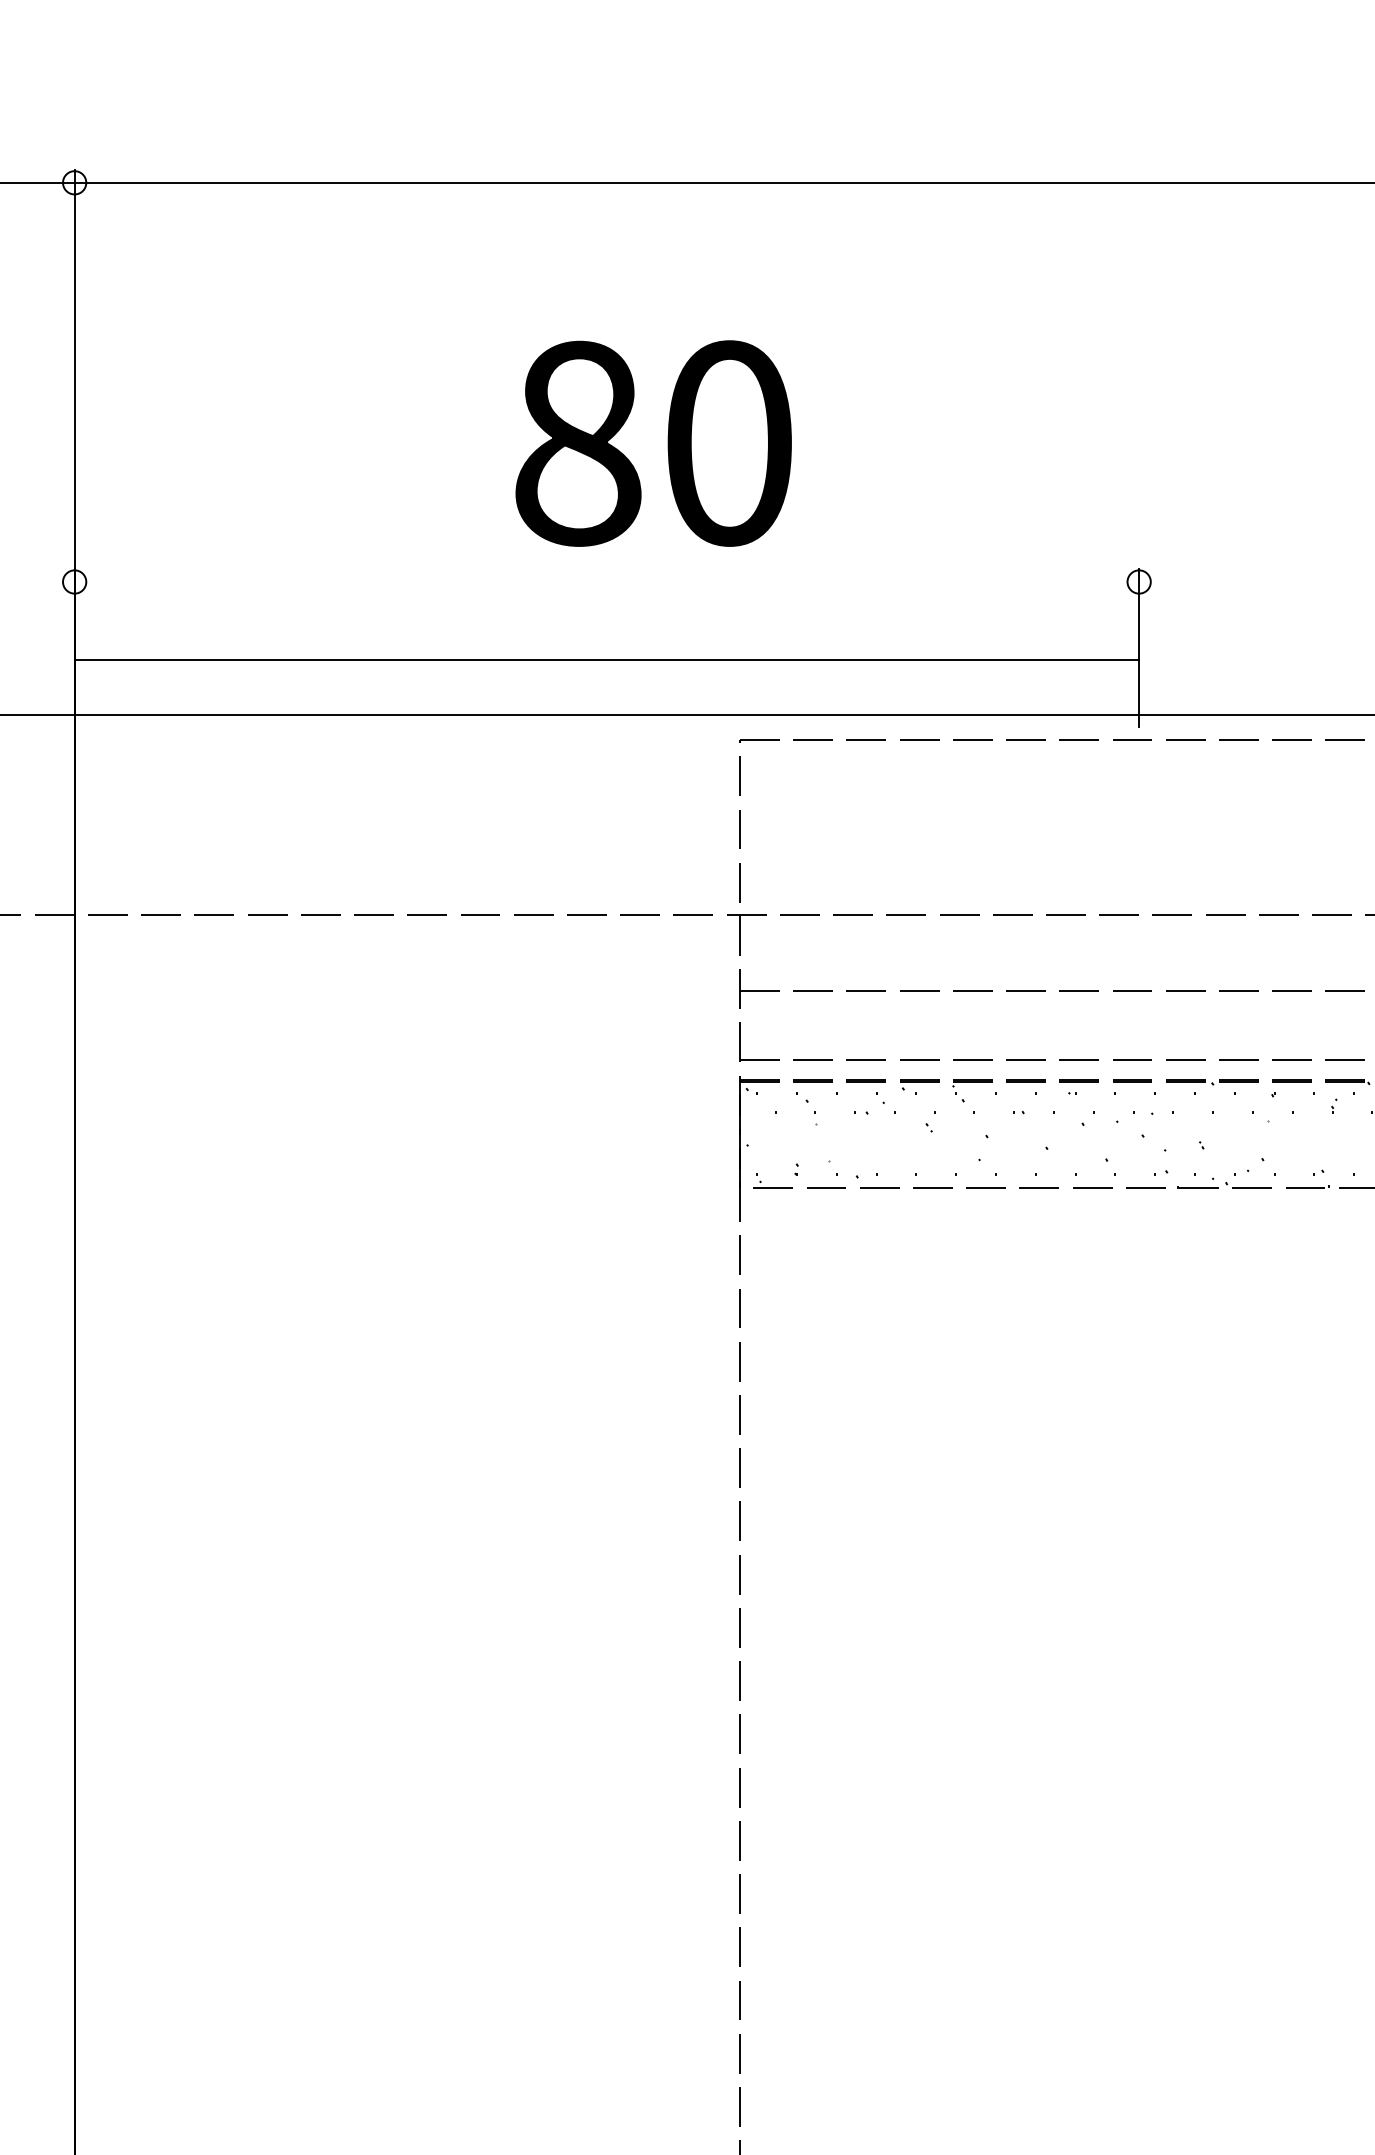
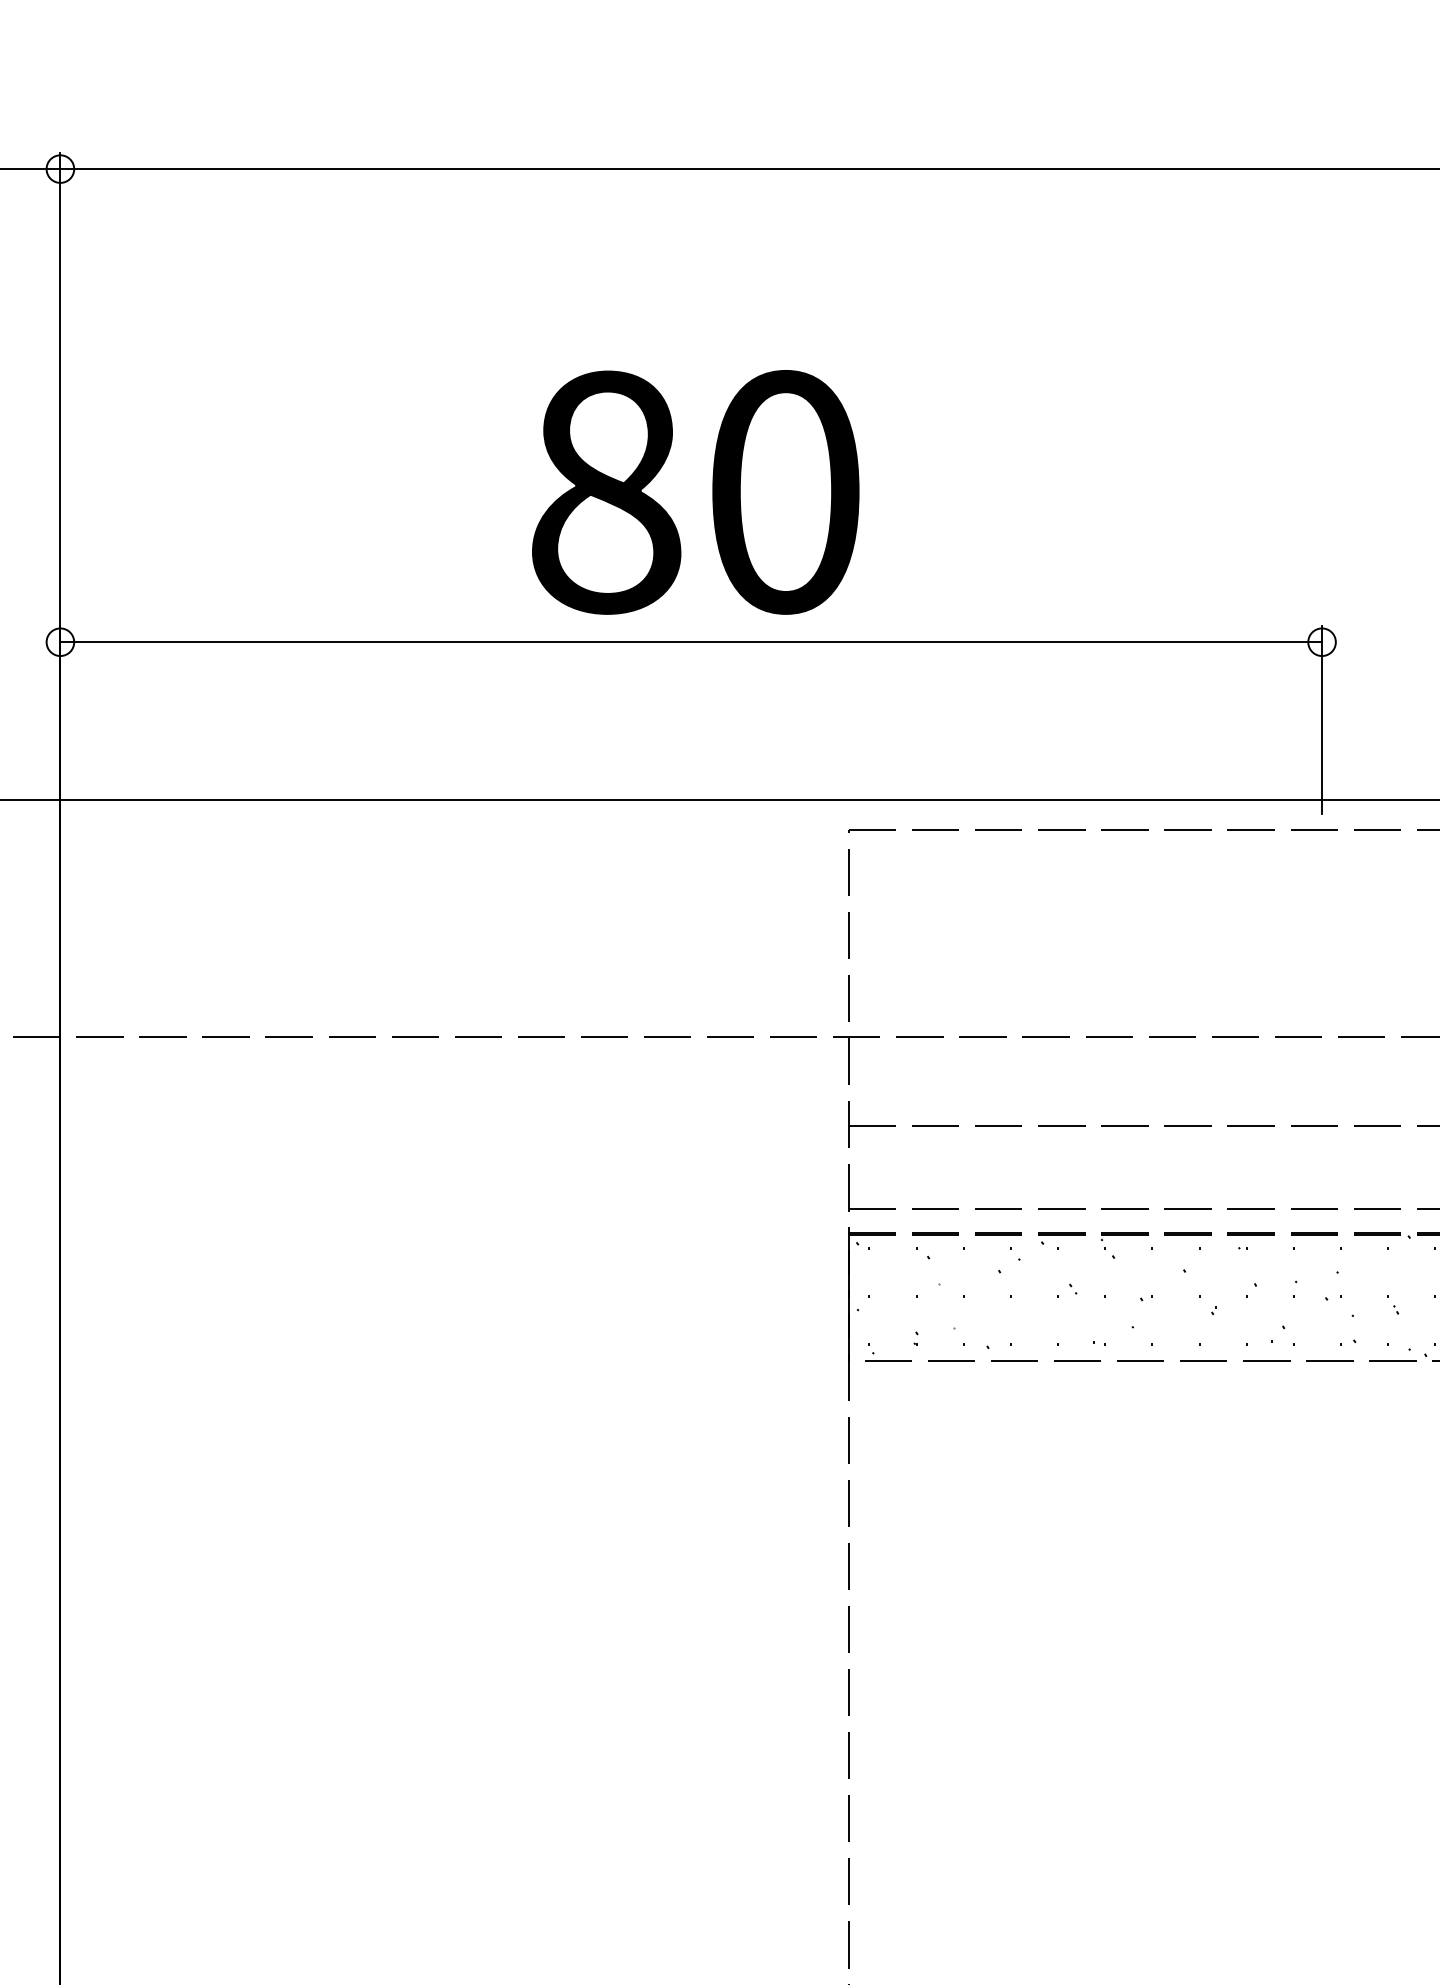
text: (653, 443) -> (695, 492), moved
line: (606, 660) -> (690, 642), moved

